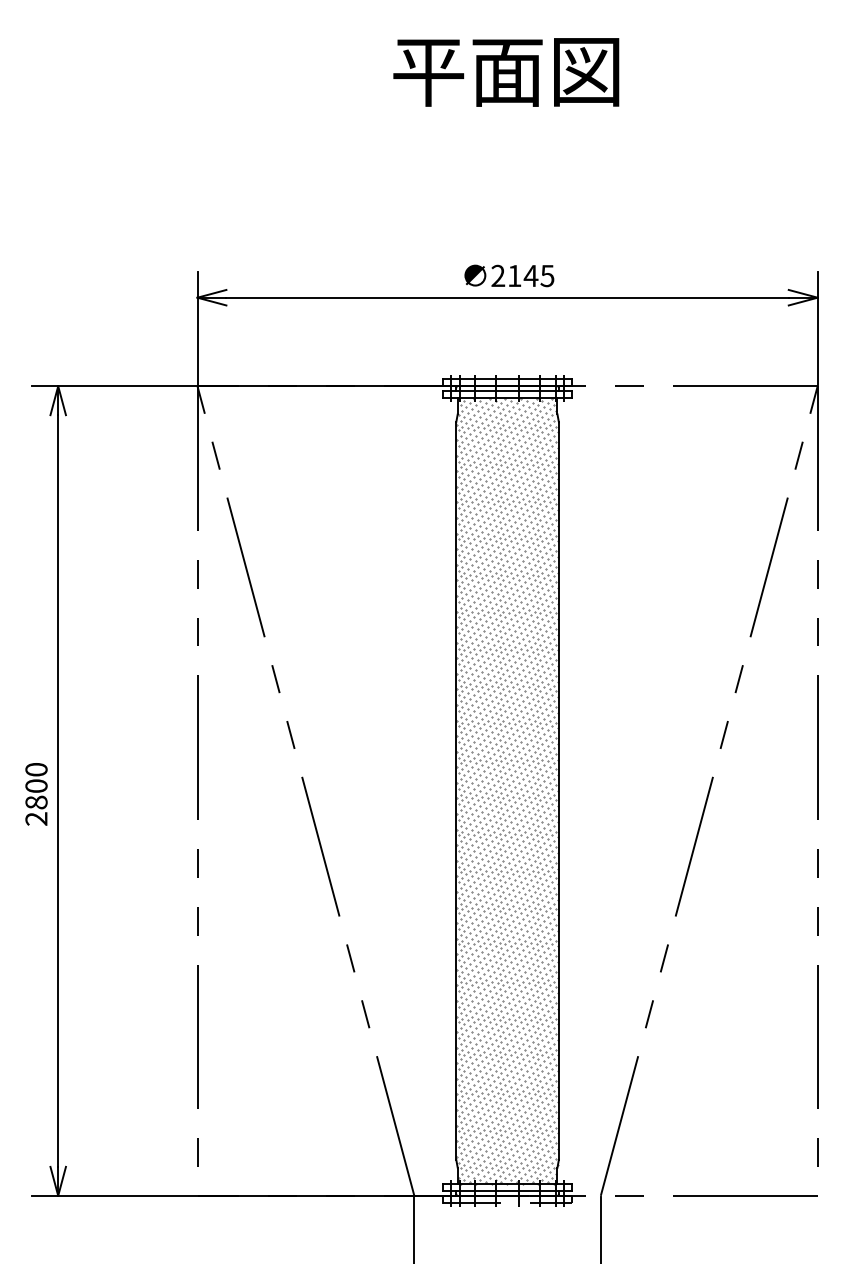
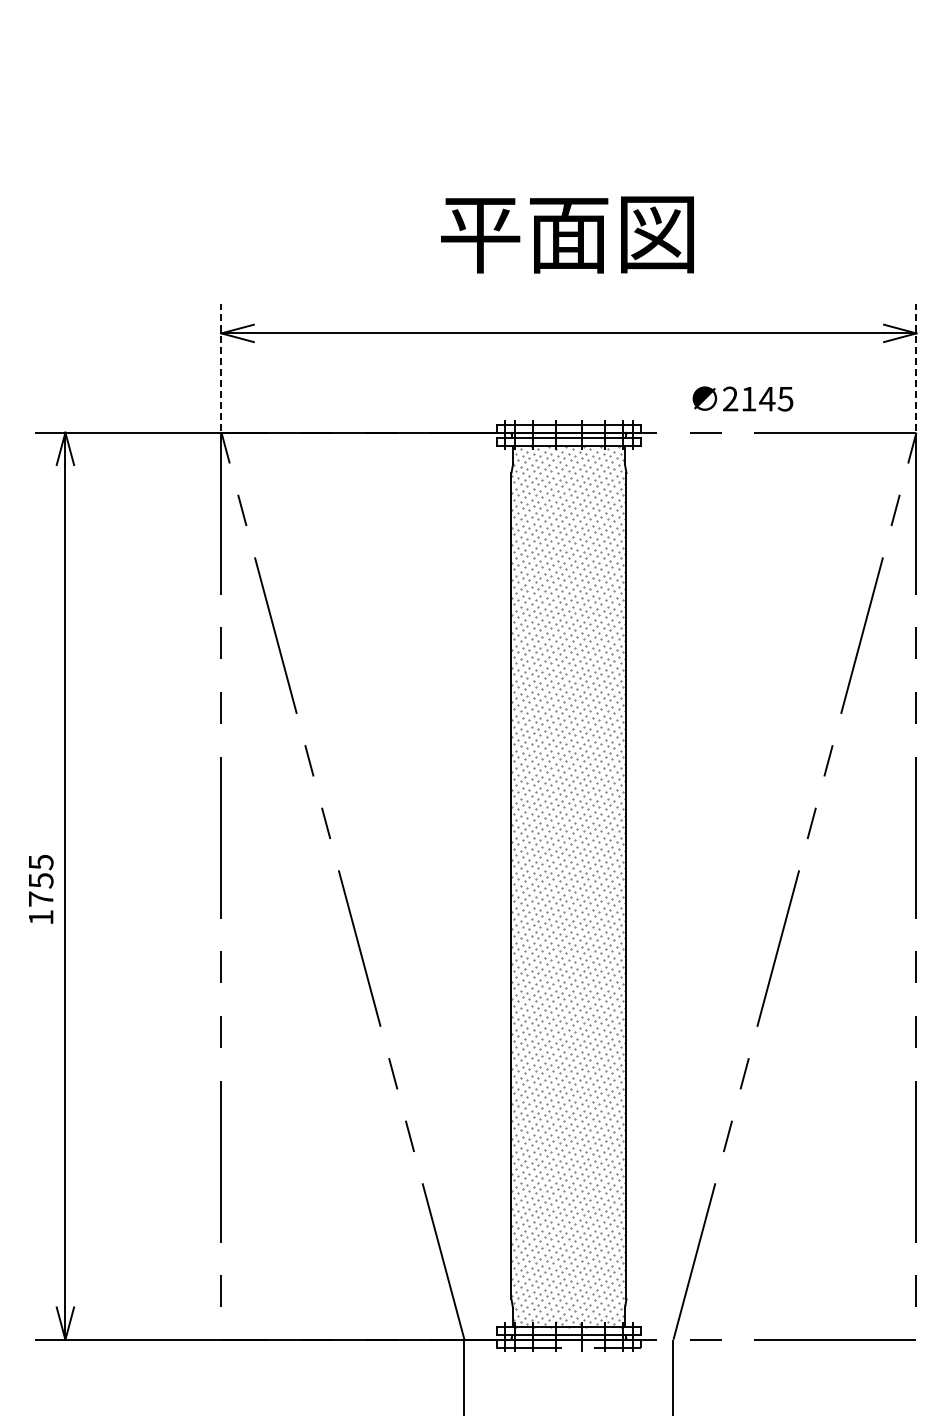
text: (506, 72) -> (567, 234), moved
text: (508, 275) -> (742, 398), moved
line: (197, 328) -> (221, 367), solid -> dashed
line: (817, 328) -> (916, 367), solid -> dashed
text: (35, 793) -> (40, 889), 2800 -> 1755

